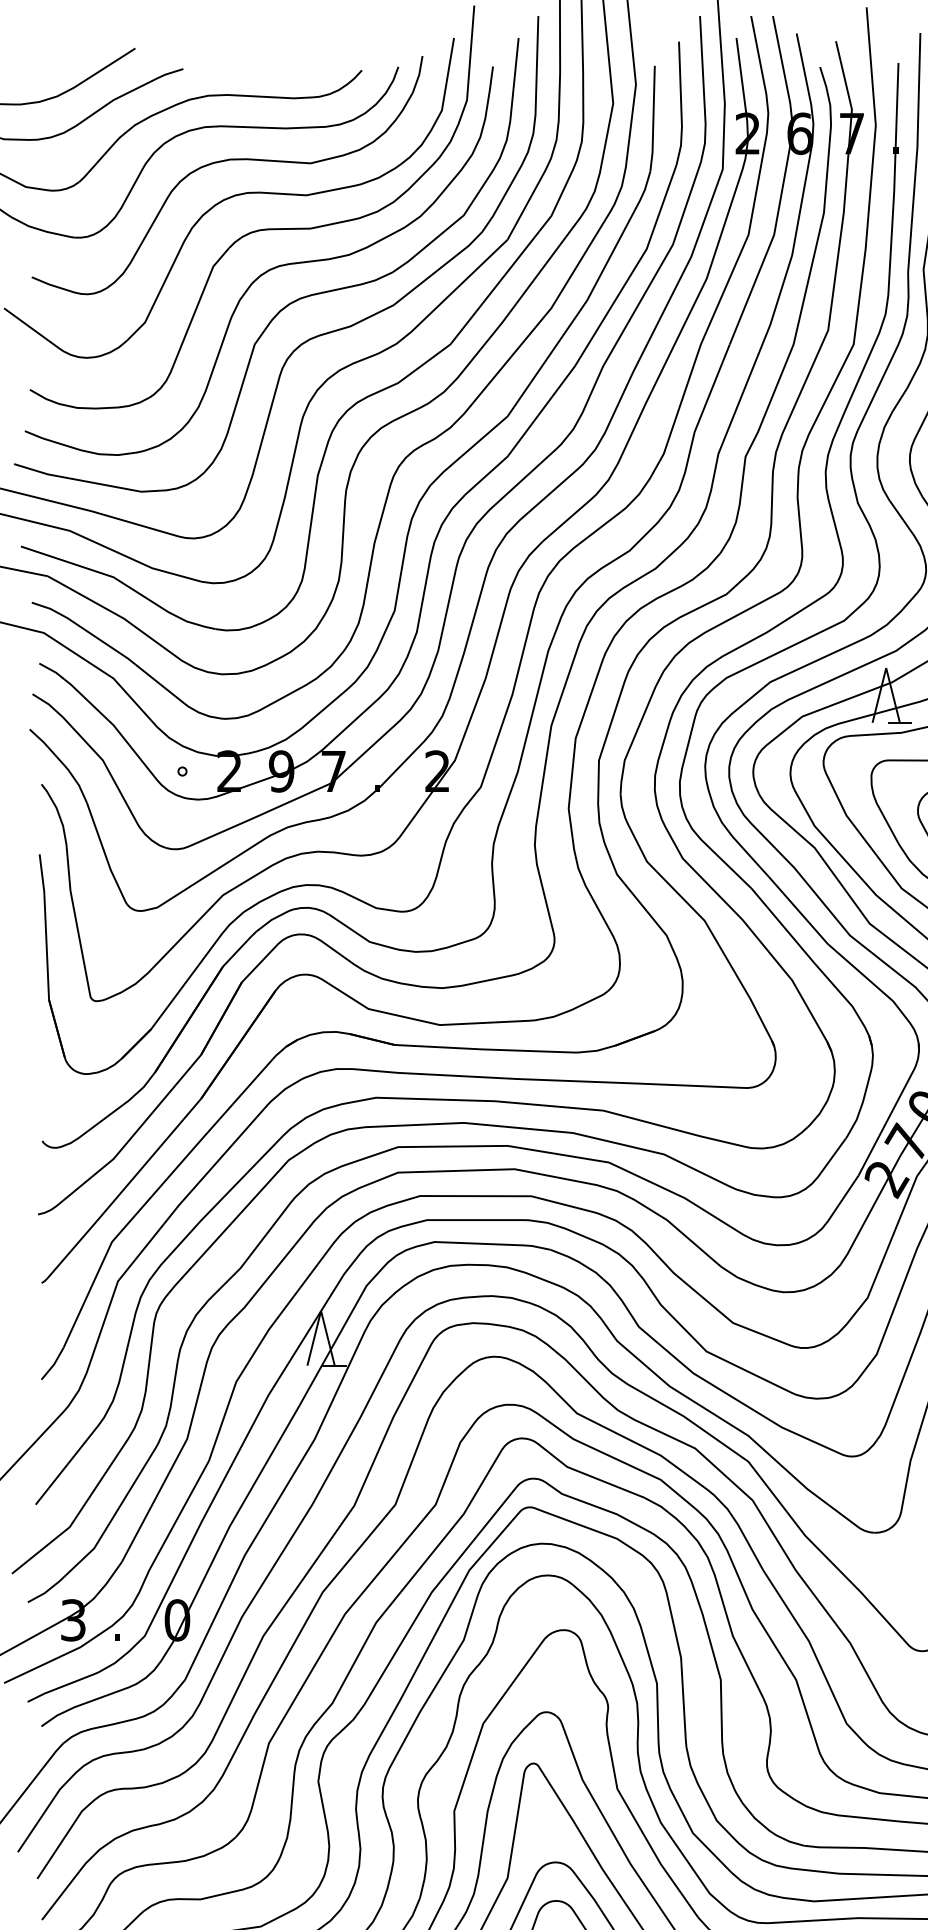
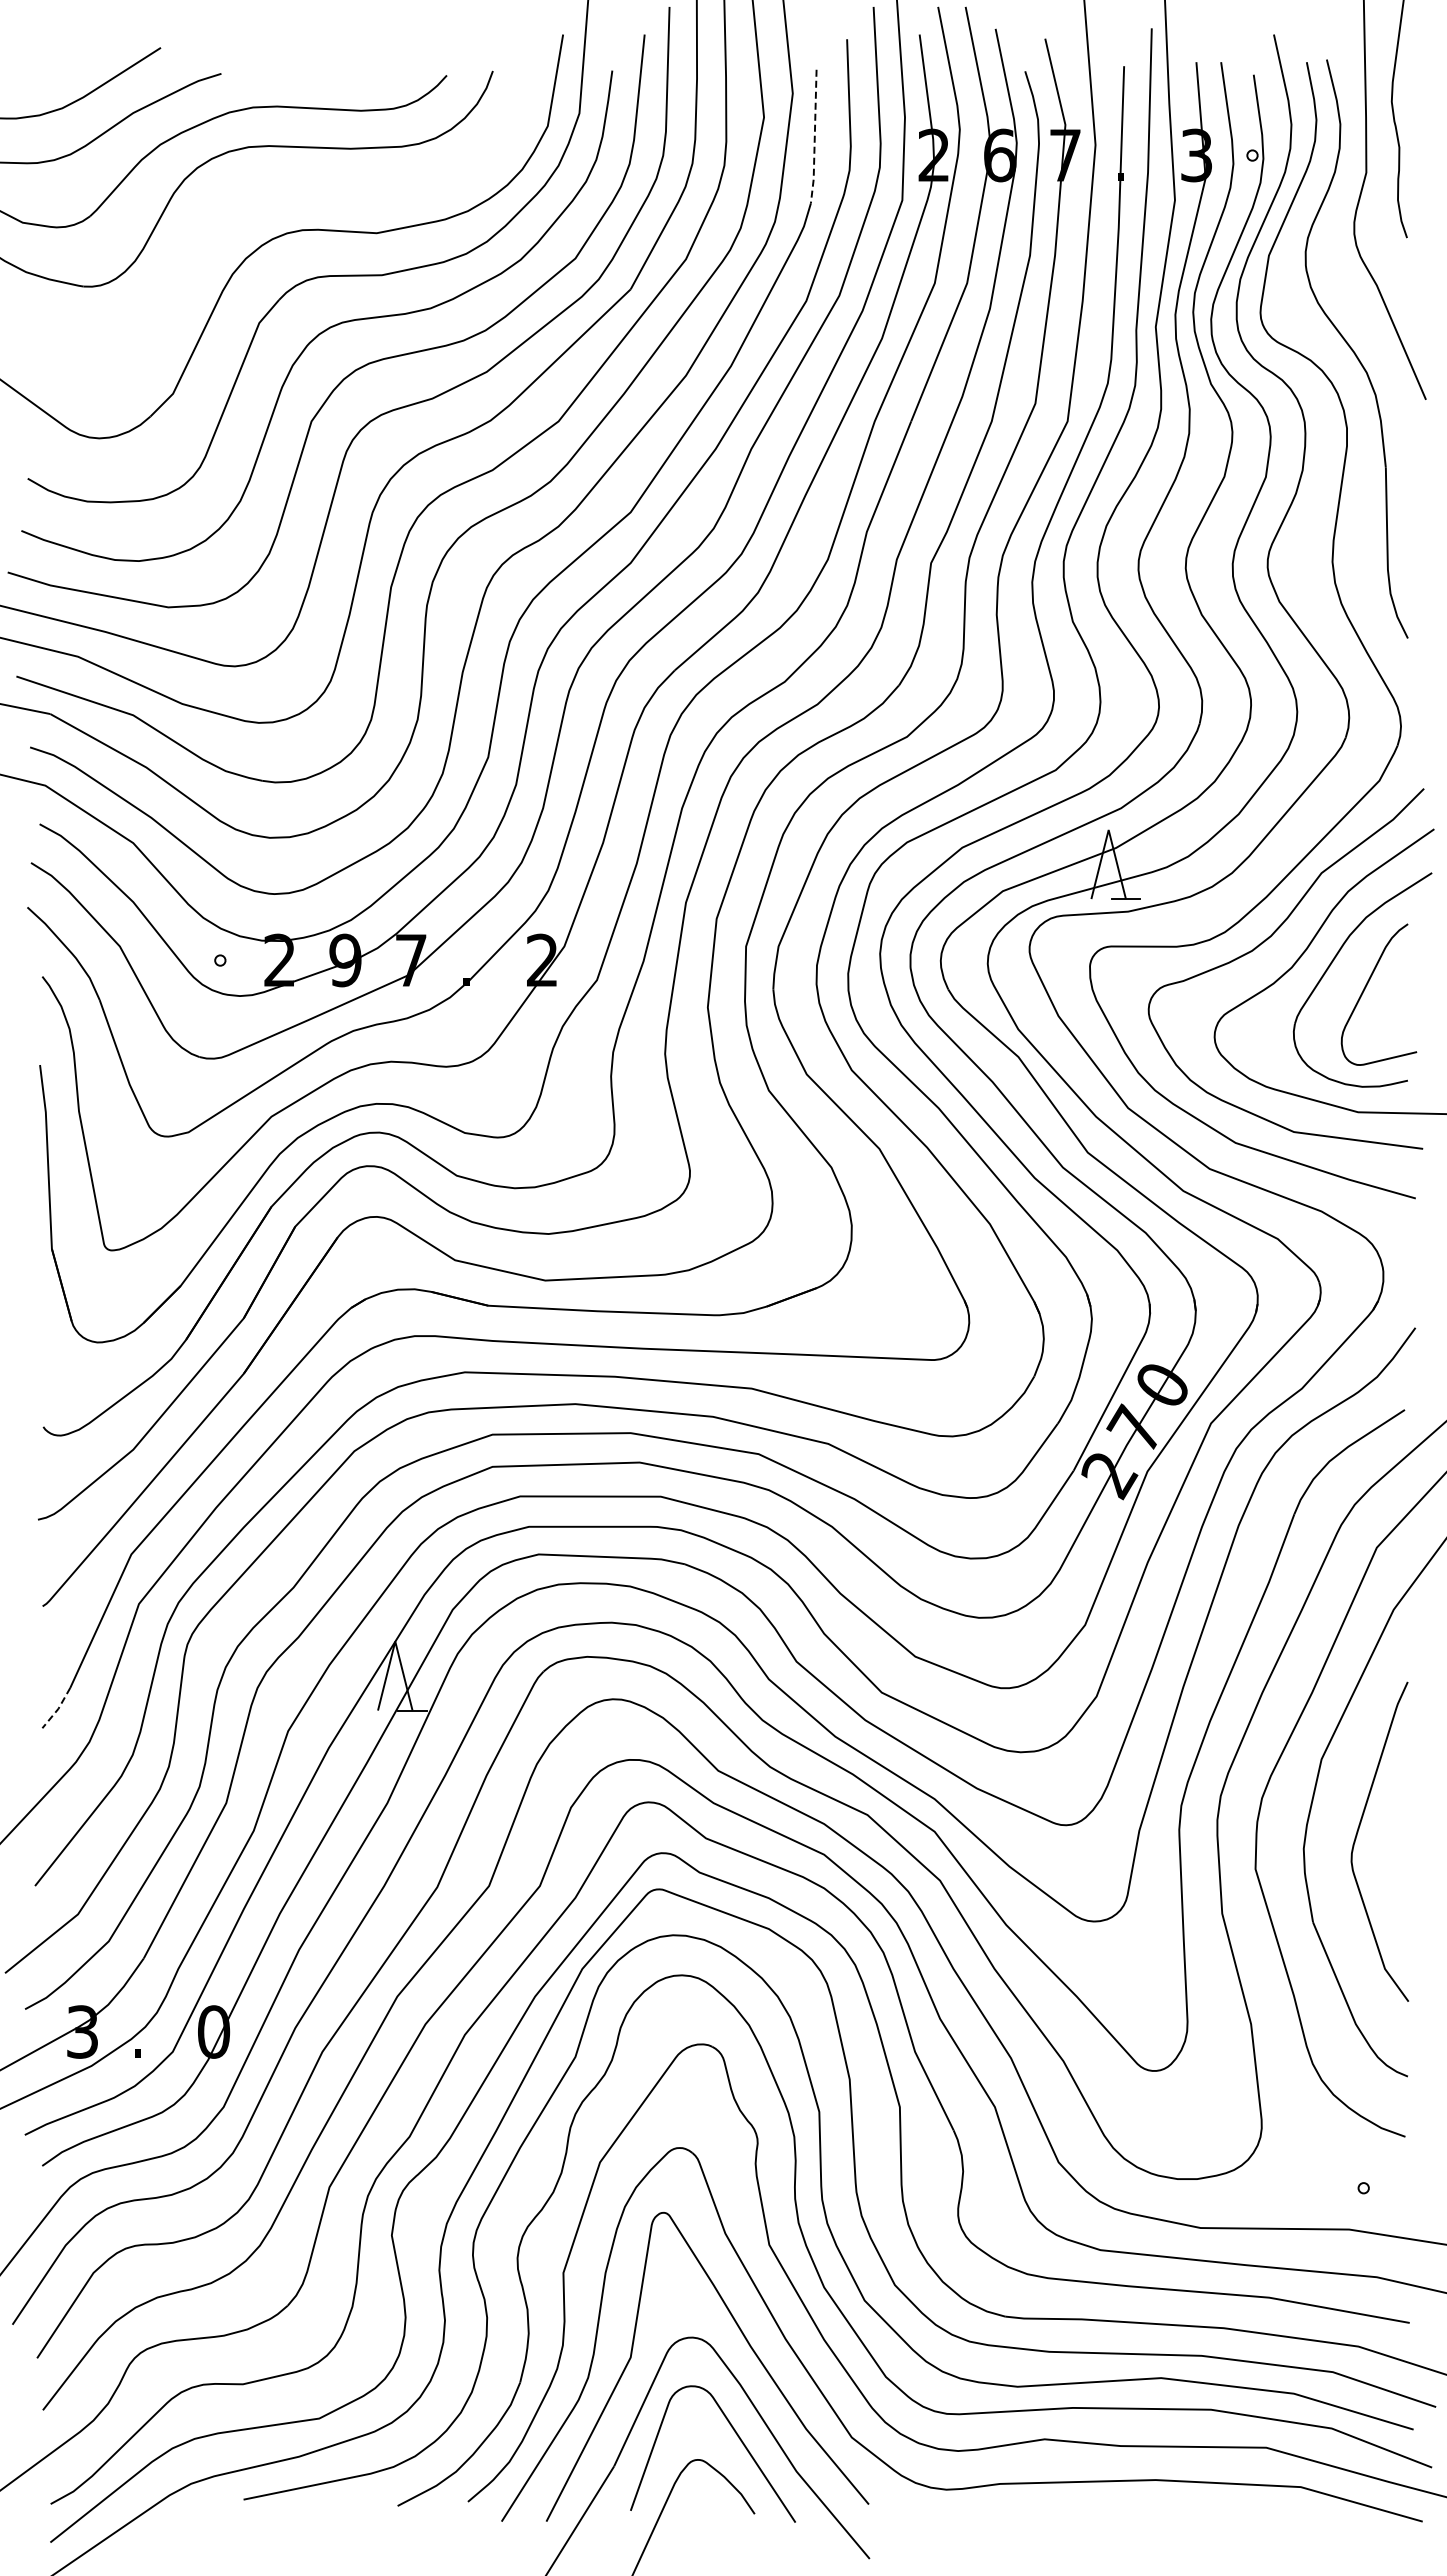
line: (653, 119) -> (814, 137), solid -> dashed
curve: (225, 161) -> (274, 190), removed
line: (54, 1364) -> (58, 1708), solid -> dashed

